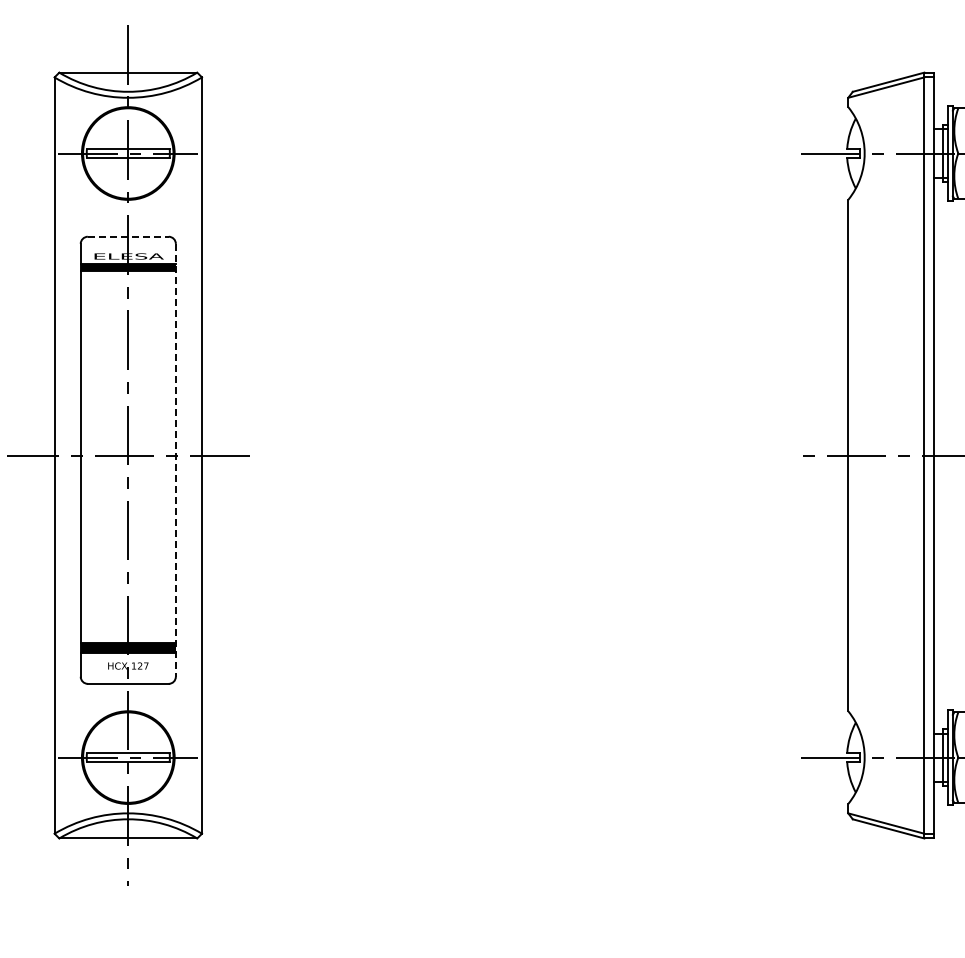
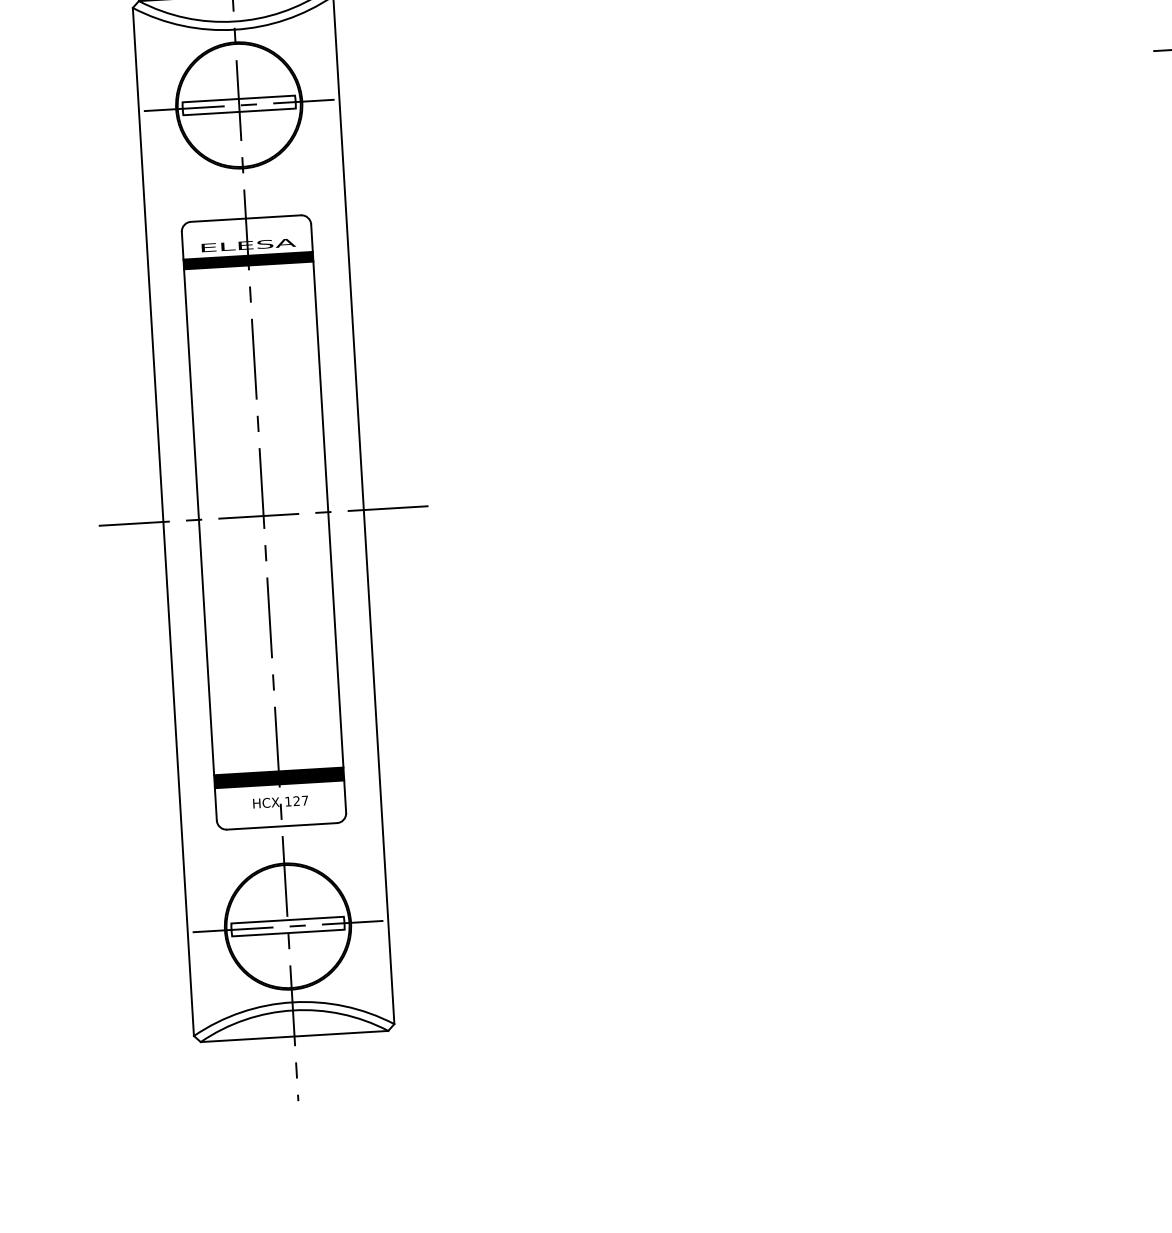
line: (128, 236) -> (246, 218), dashed -> solid
line: (175, 460) -> (328, 518), dashed -> solid

